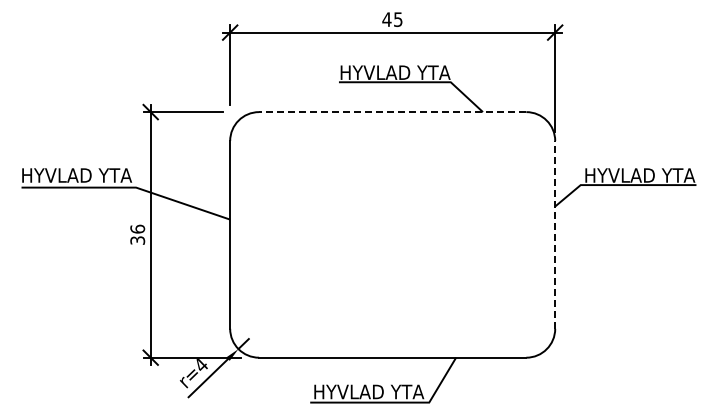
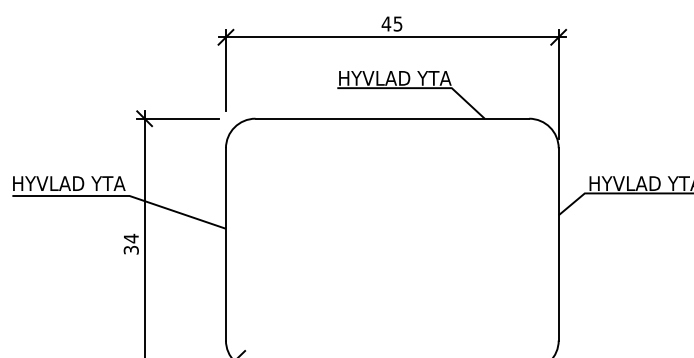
line: (392, 112) -> (392, 119), dashed -> solid
text: (137, 228) -> (131, 237), 36 -> 34
line: (555, 234) -> (558, 244), dashed -> solid

